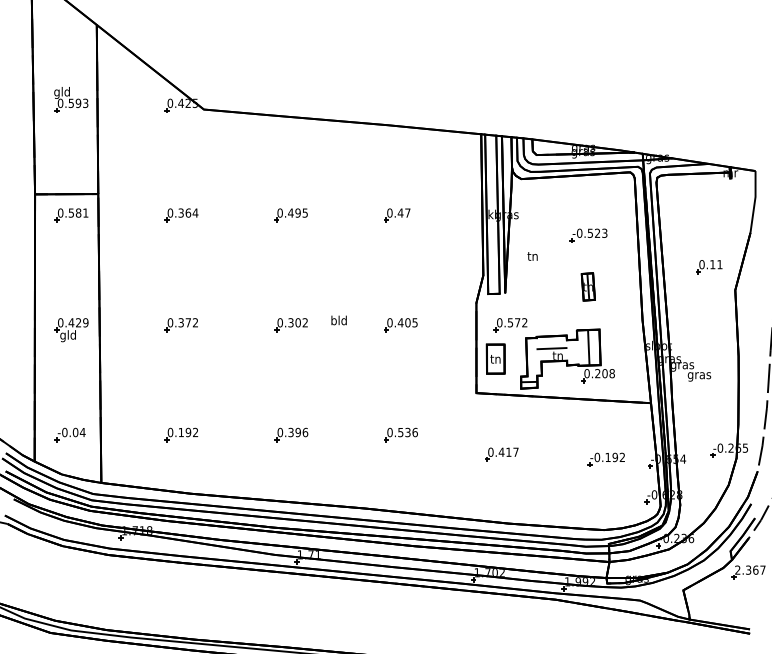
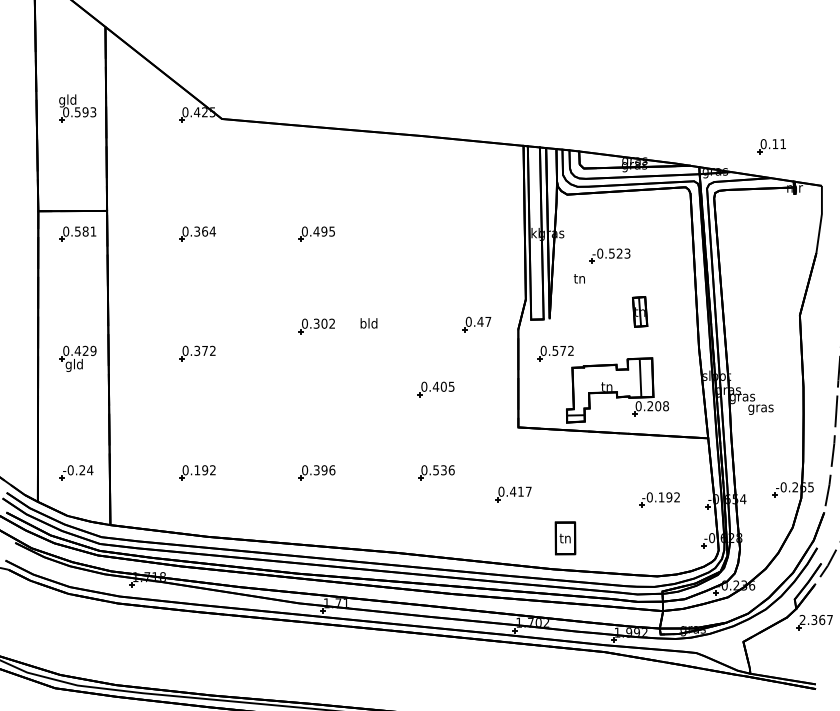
part: (397, 215) -> (477, 324), moved
part: (588, 235) -> (609, 255), moved
part: (709, 267) -> (771, 147), moved
text: (338, 320) -> (368, 323), moved
part: (290, 325) -> (316, 326), moved
part: (400, 325) -> (435, 389), moved
line: (551, 348) -> (599, 378), removed
part: (495, 358) -> (565, 537), moved
text: (75, 432) -> (82, 470), -0.04 -> -0.24
part: (501, 454) -> (512, 494), moved

